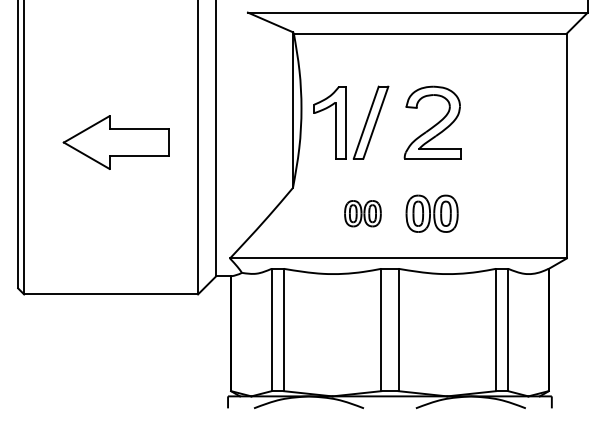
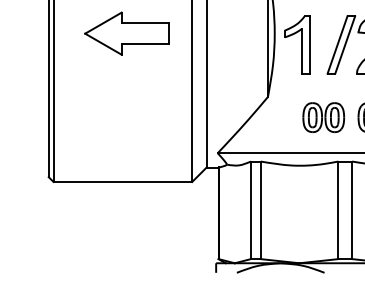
part: (370, 122) -> (340, 44), moved
part: (115, 142) -> (126, 33), moved
part: (362, 213) -> (323, 117), size x1.43

